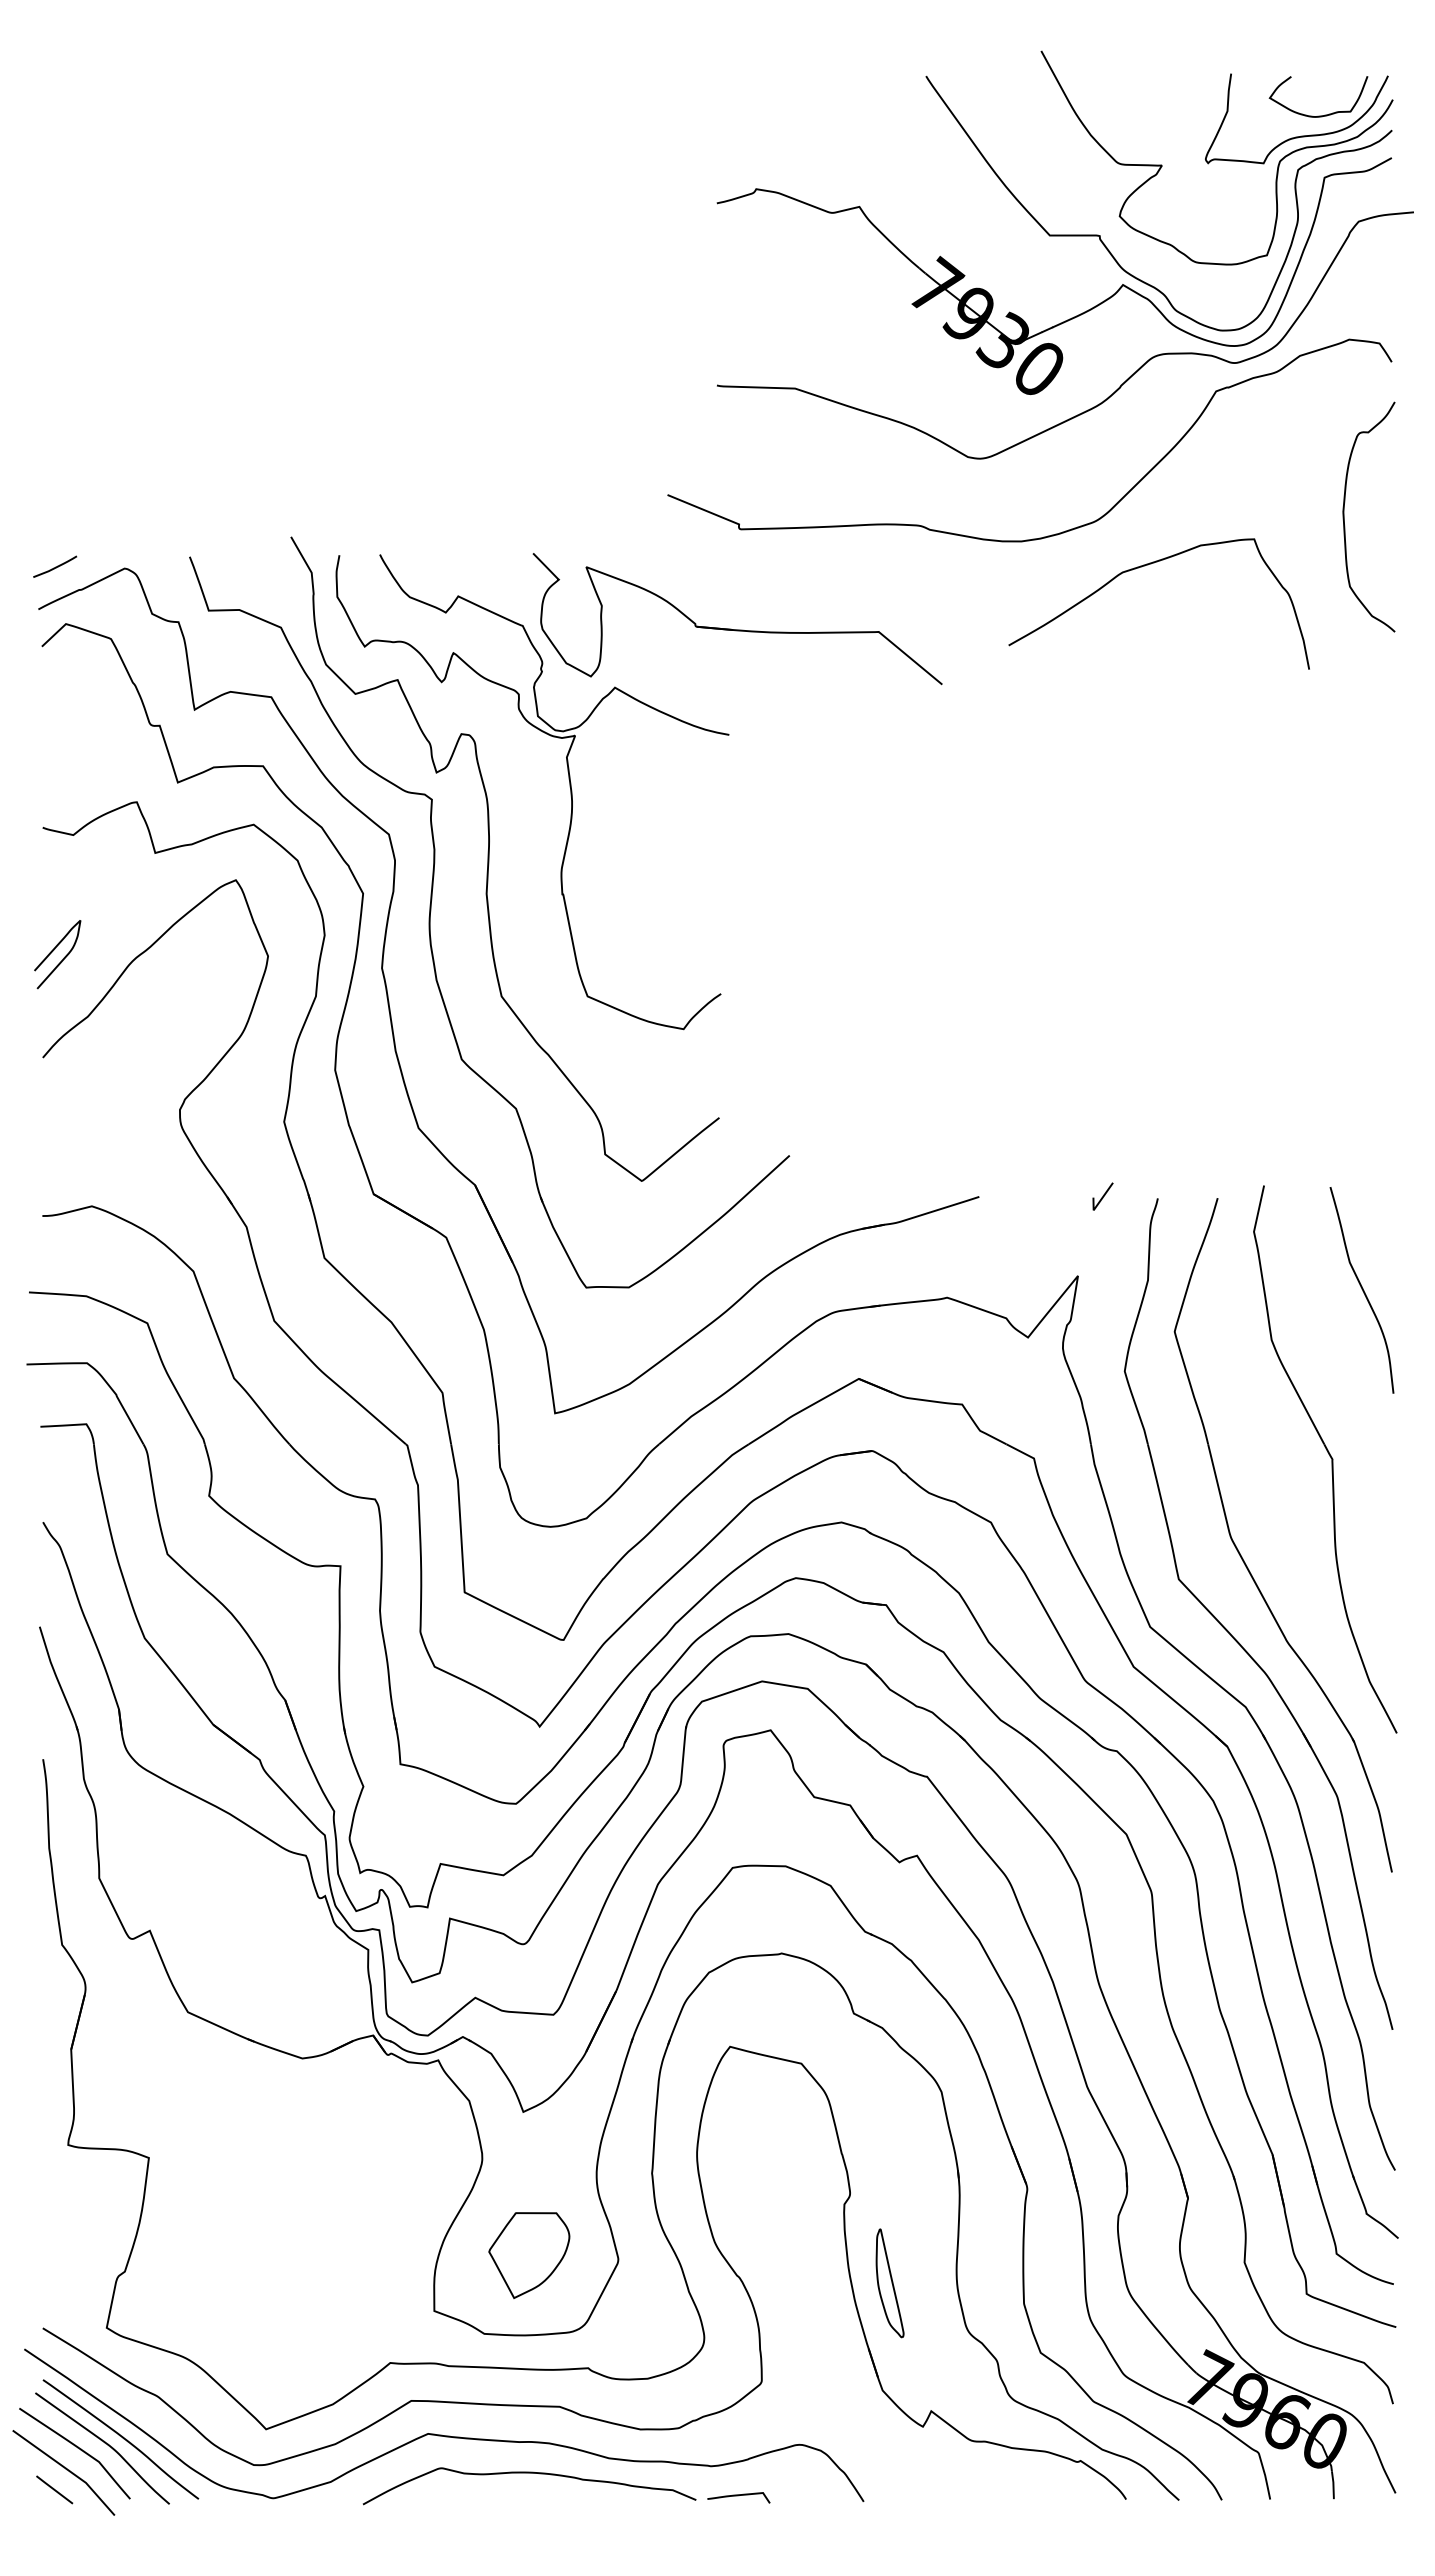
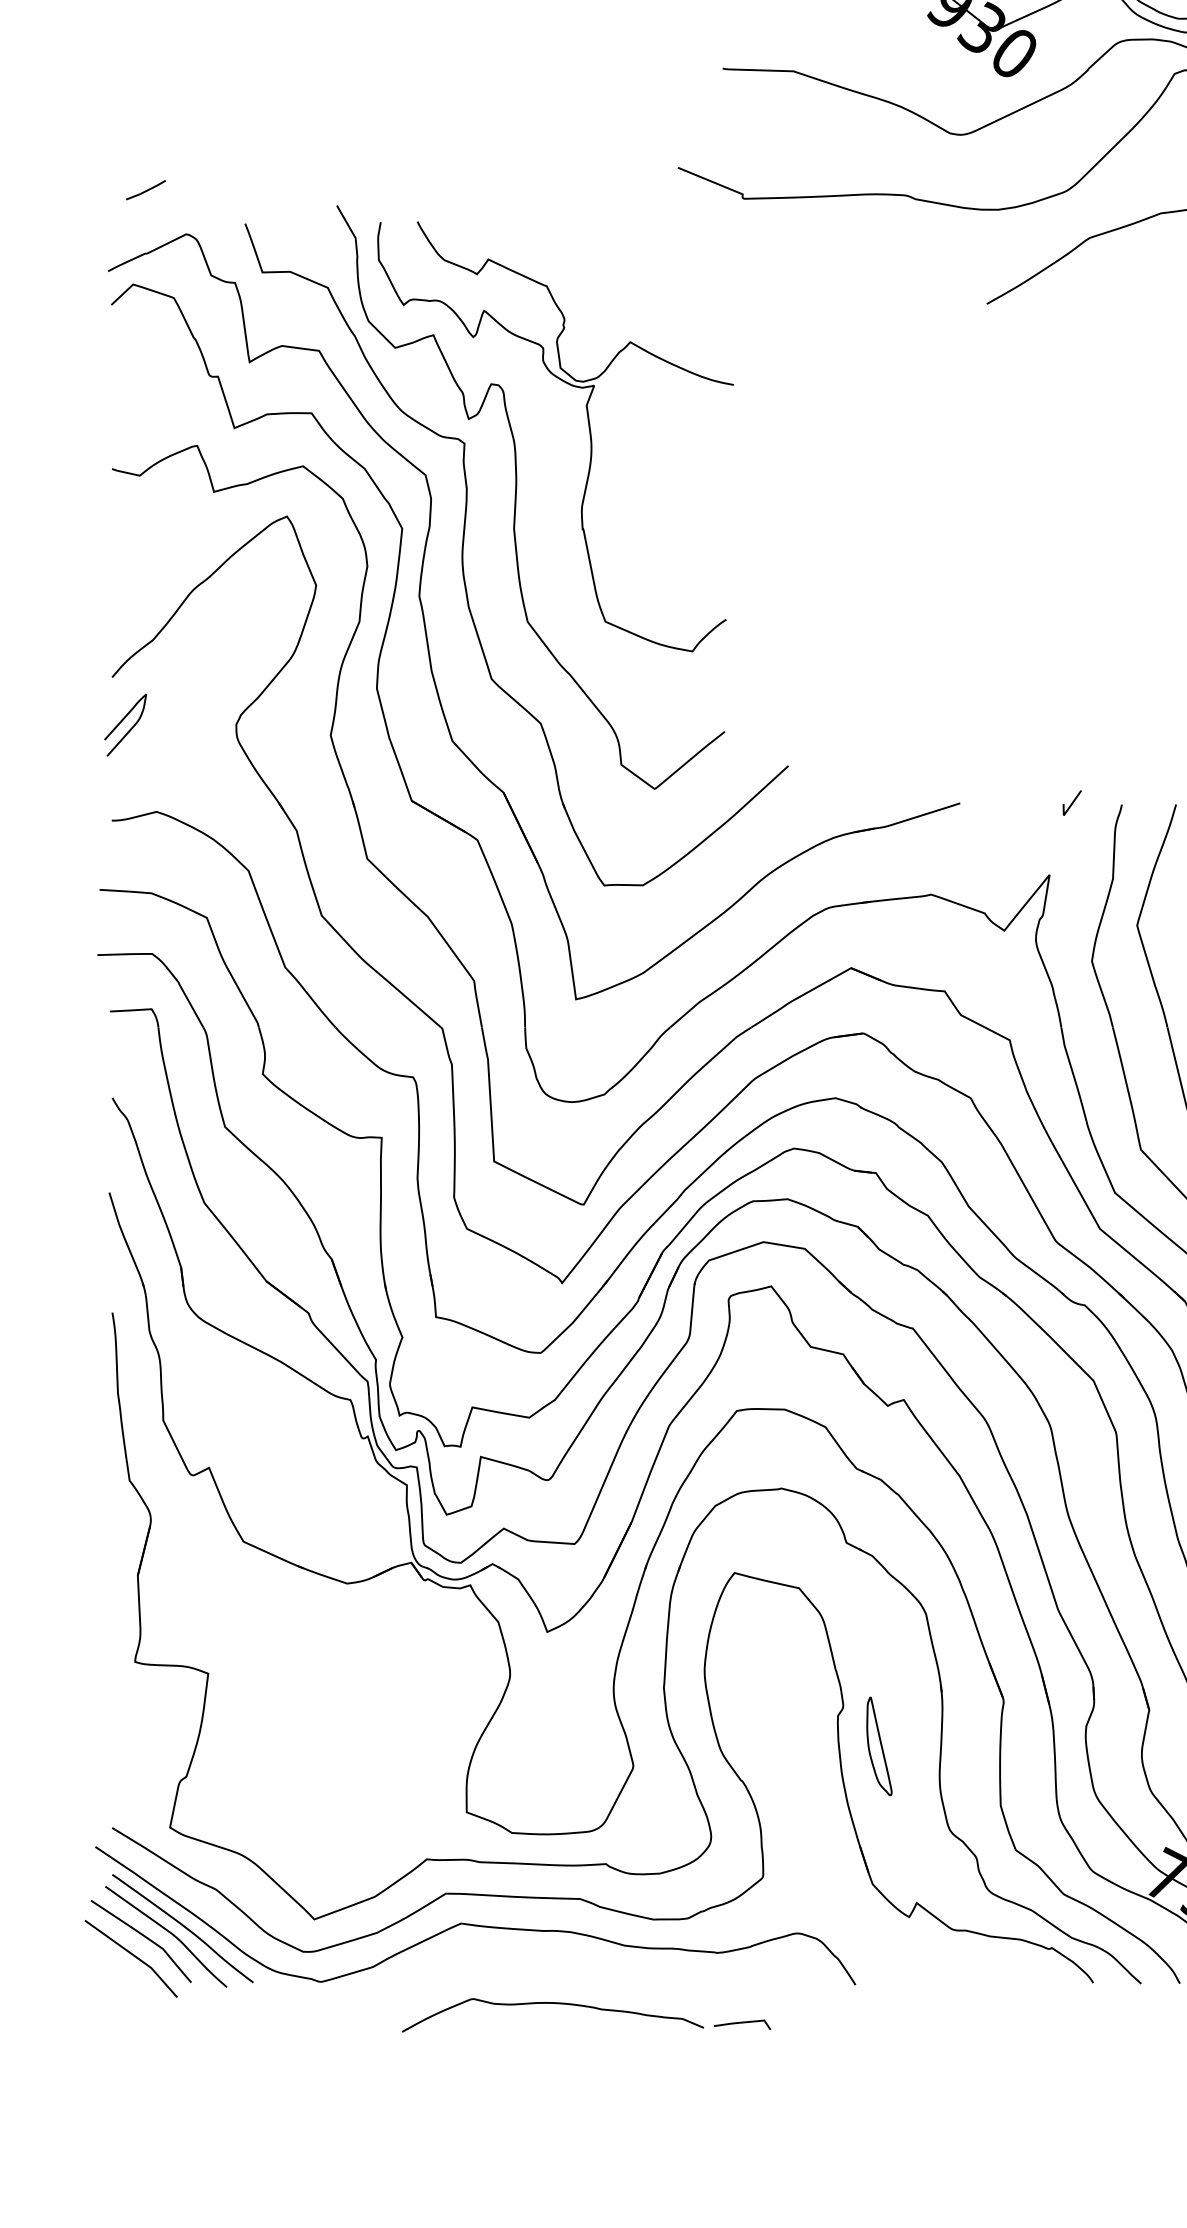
curve: (55, 566) -> (146, 189), moved
part: (737, 629) -> (741, 289), removed
curve: (54, 950) -> (122, 721), moved
part: (529, 2255) -> (552, 1762), removed
part: (889, 2283) -> (878, 1746), moved
curve: (529, 2473) -> (552, 2003), moved
line: (54, 2489) -> (122, 1973), removed
curve: (738, 2496) -> (742, 2023), moved

